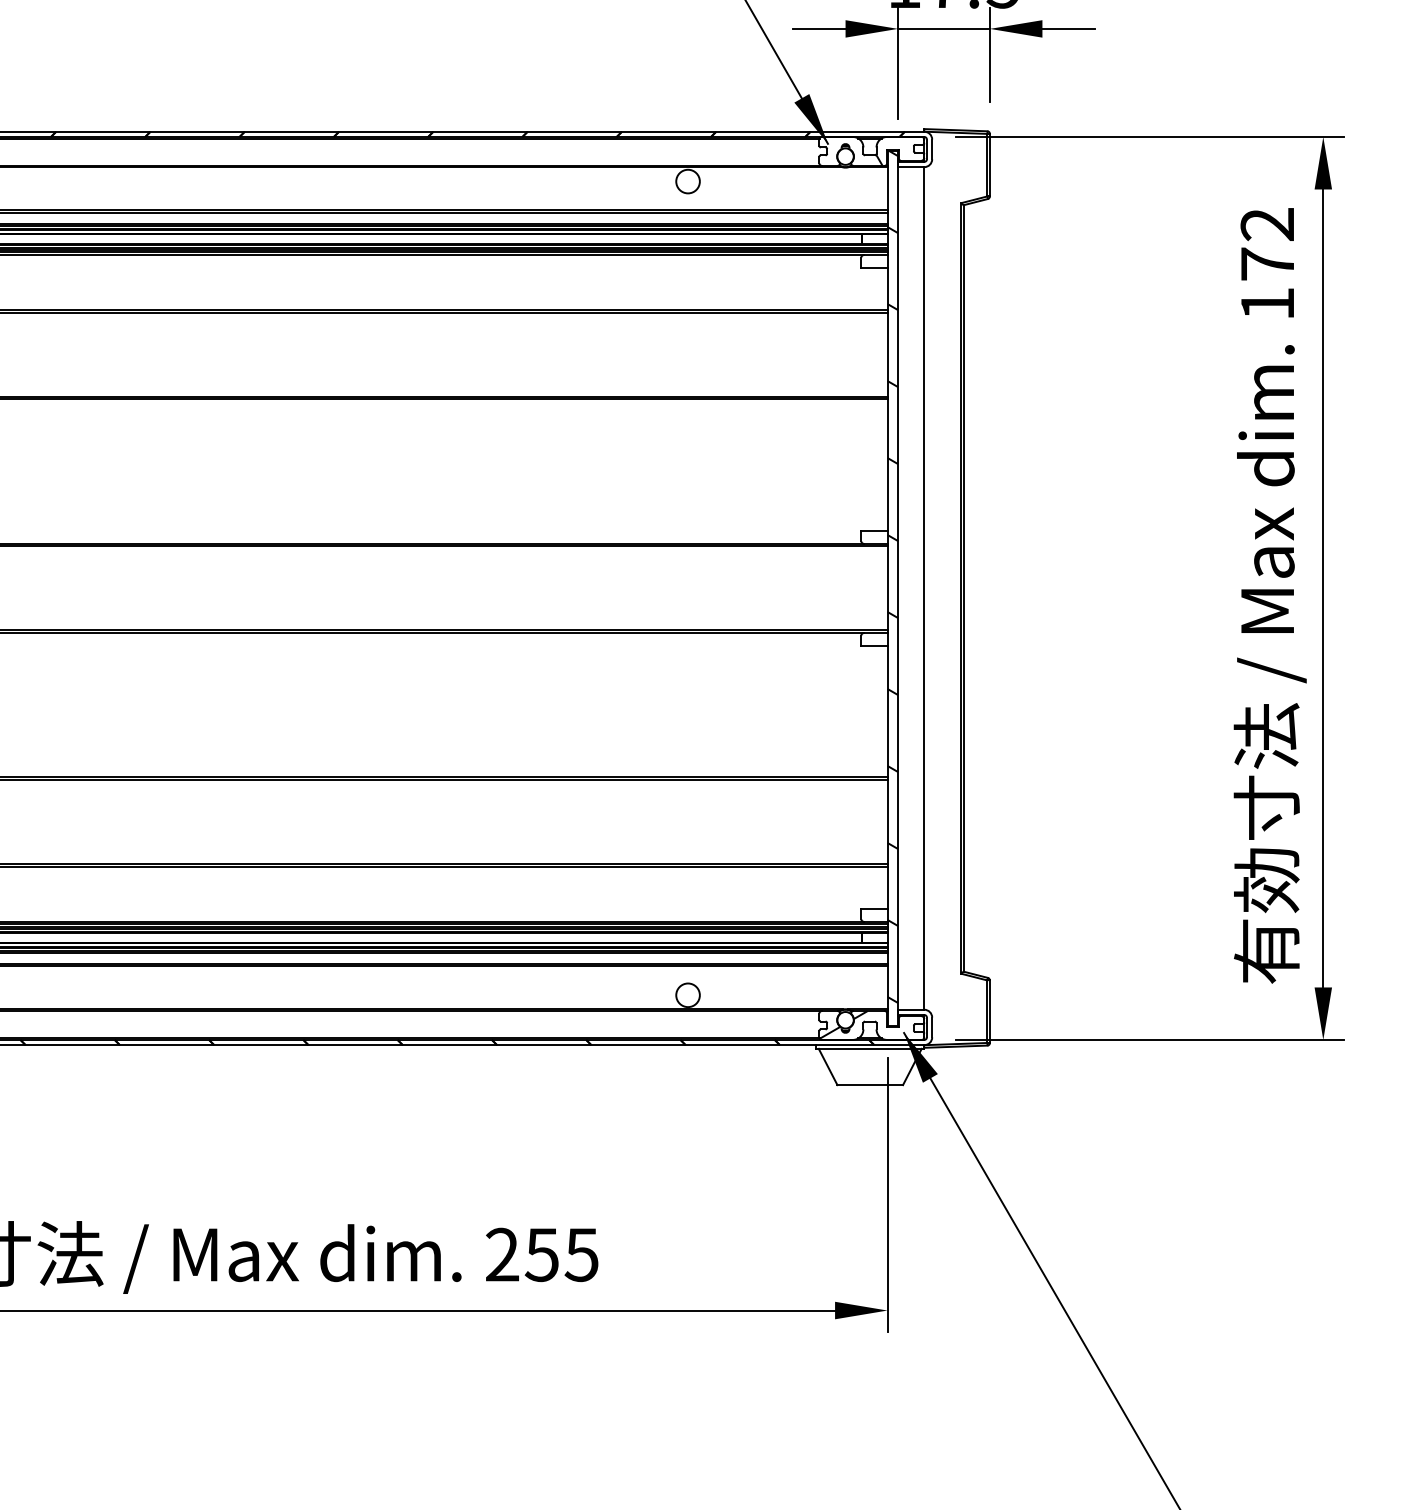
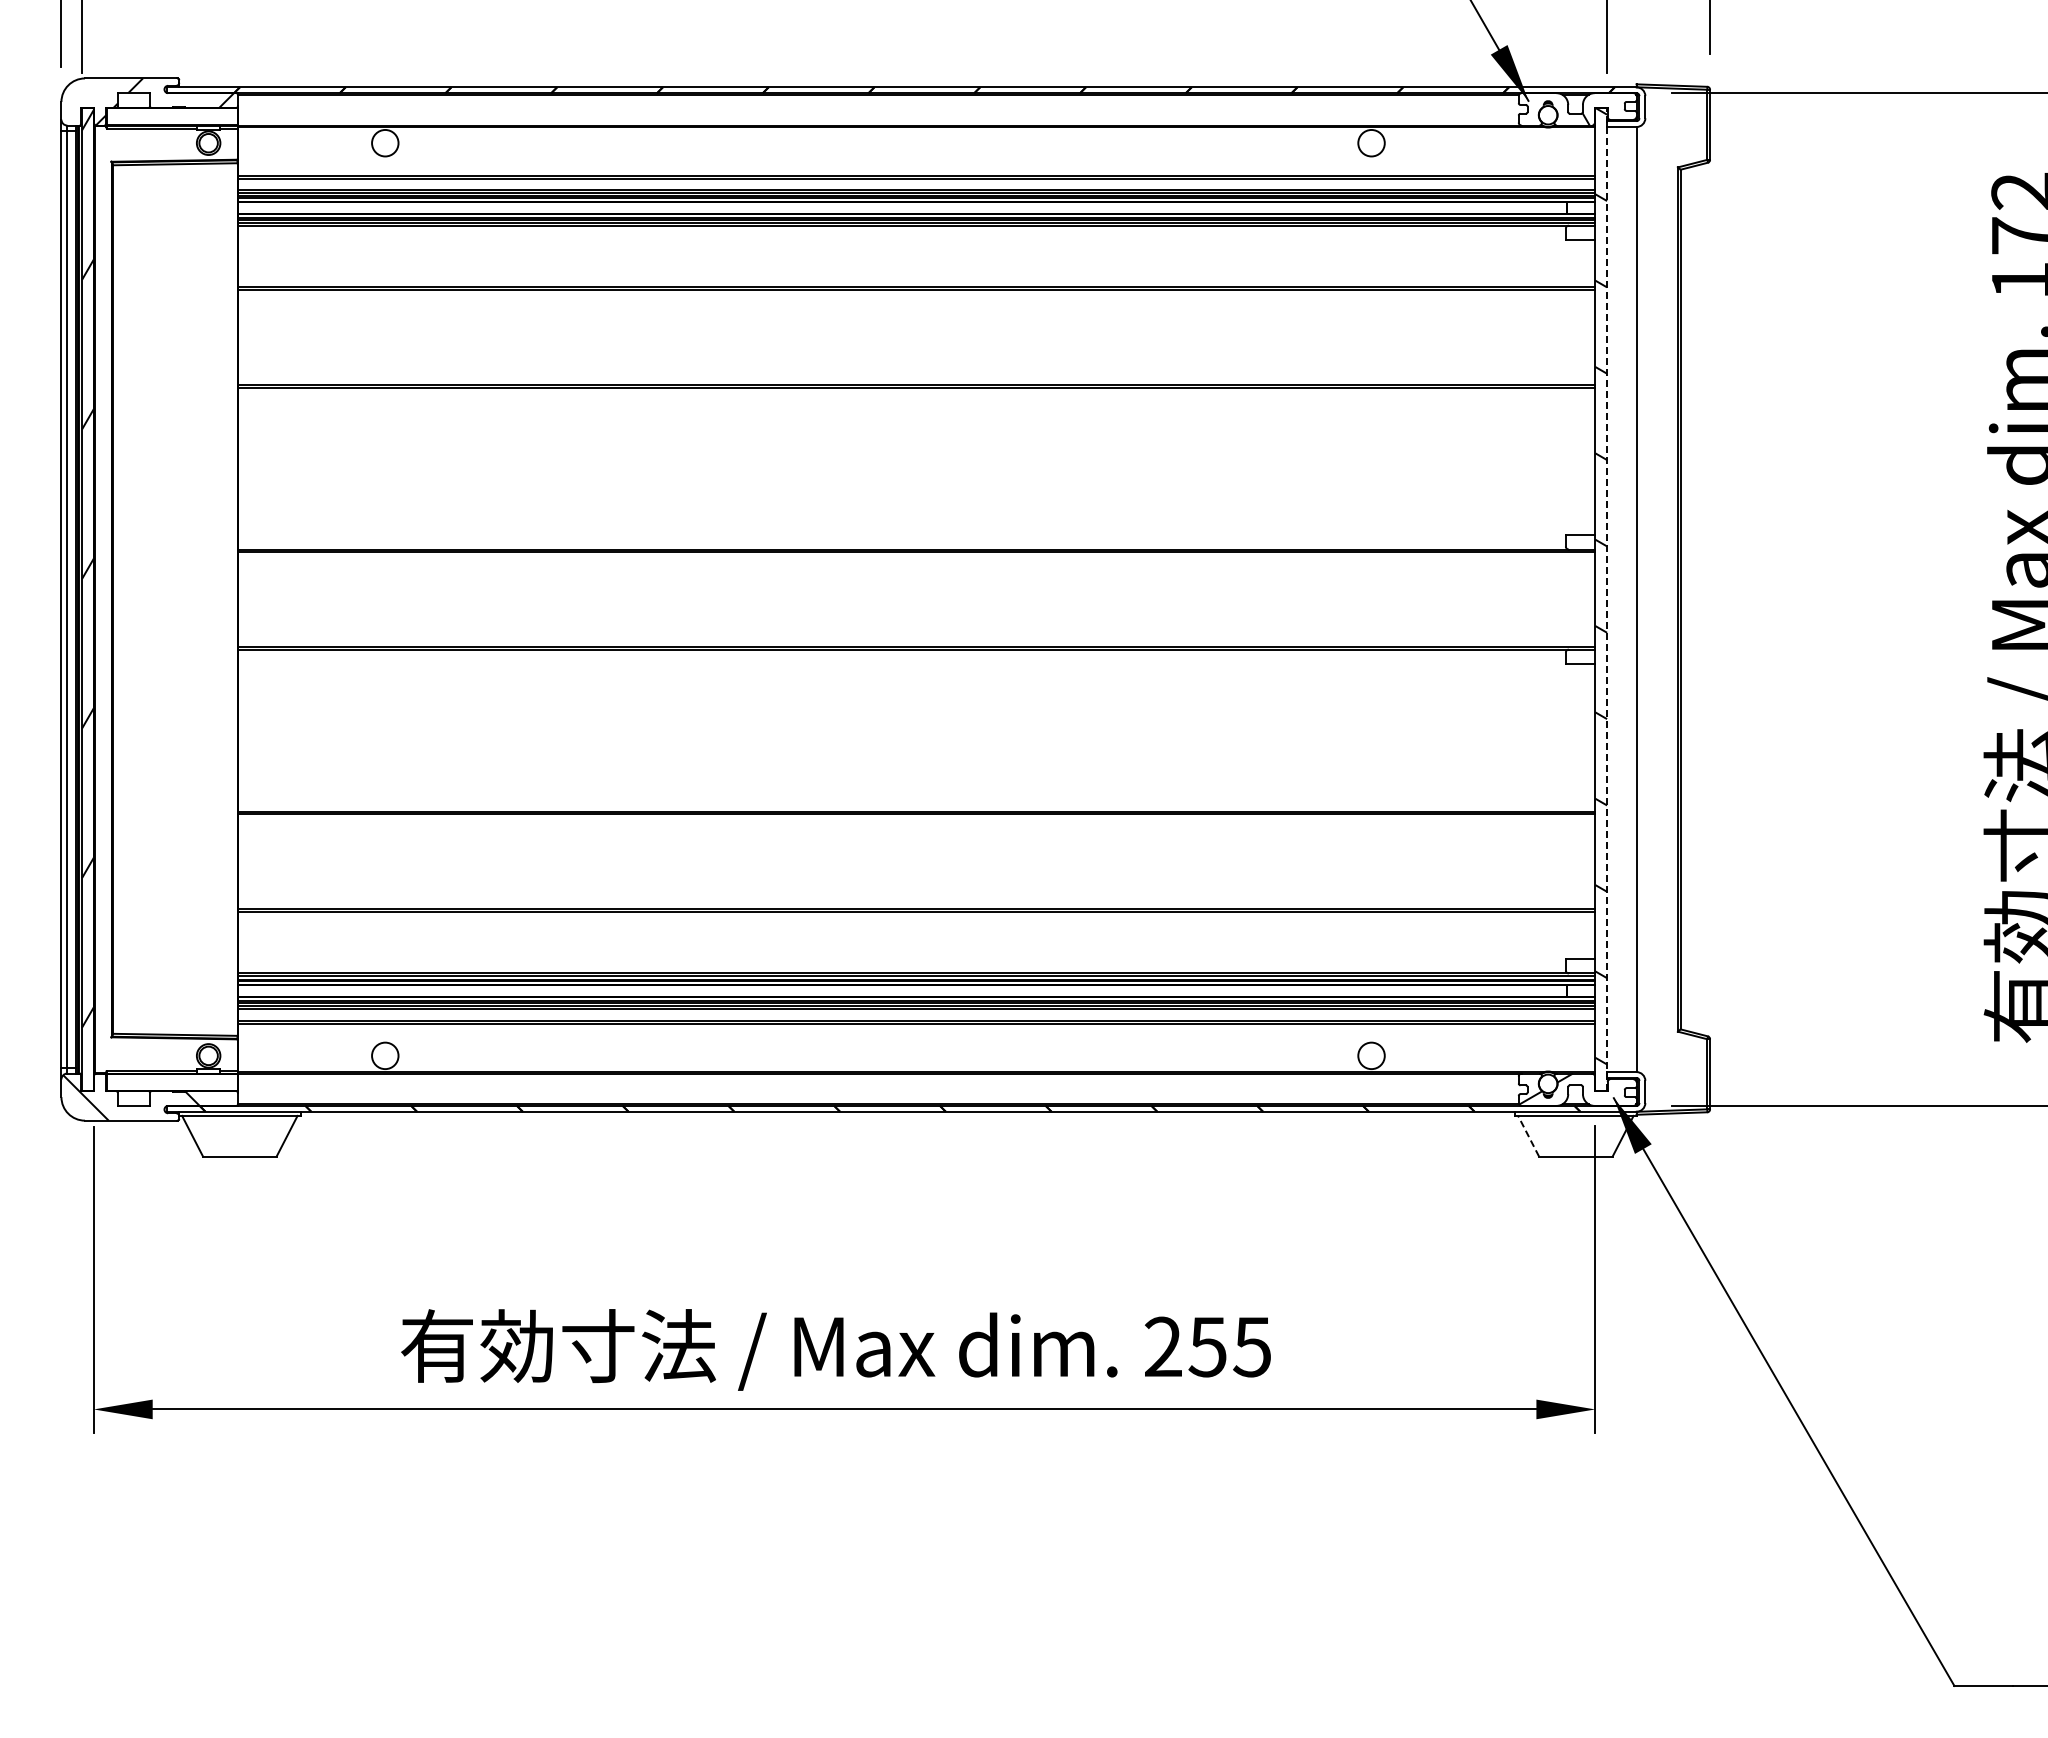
line: (898, 588) -> (1607, 599), solid -> dashed
line: (828, 1067) -> (1528, 1136), solid -> dashed

